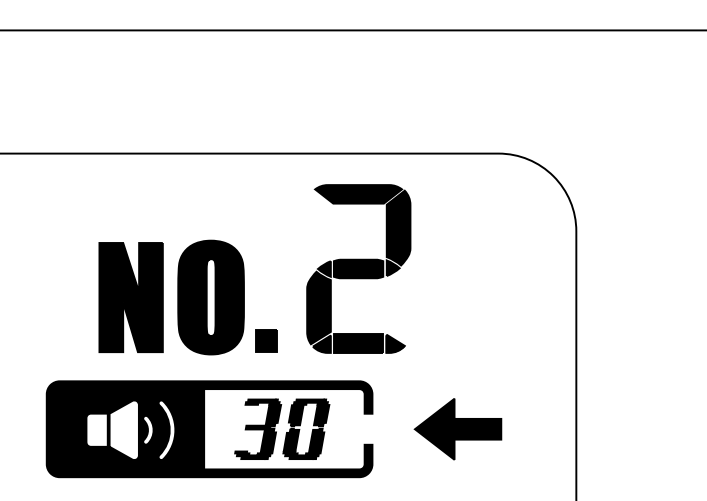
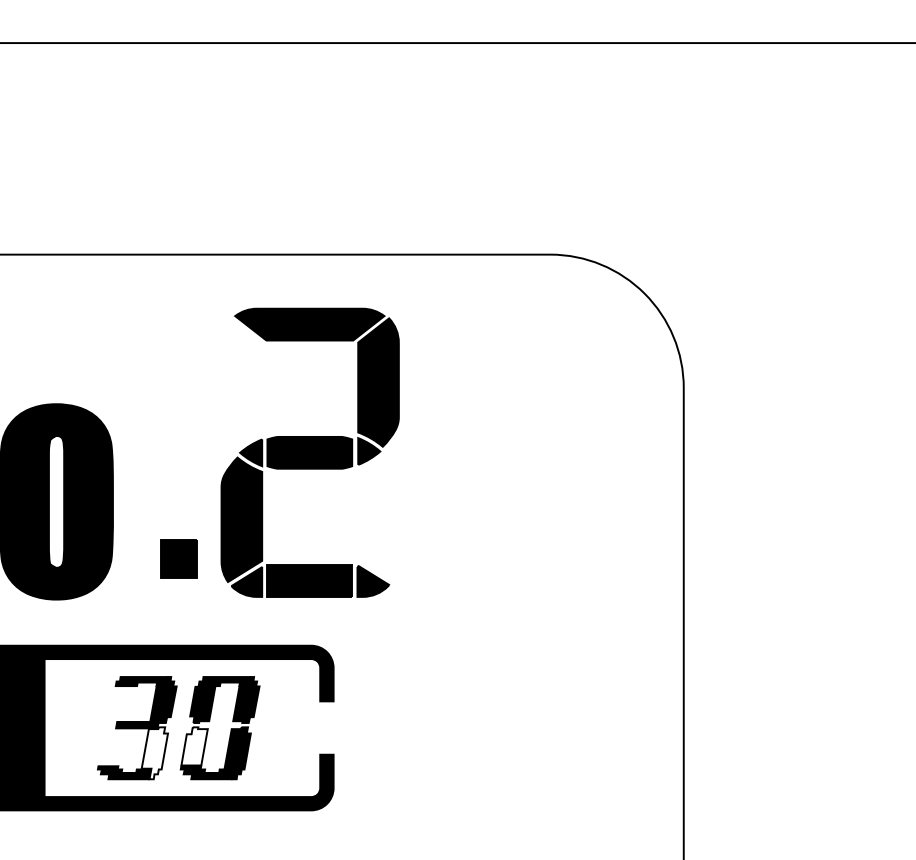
part: (266, 340) -> (179, 558), moved
part: (457, 429) -> (479, 728), removed
fill: (291, 439) -> (194, 745), removed
fill: (268, 443) -> (155, 752), removed

